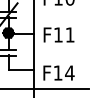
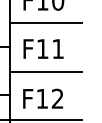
line: (60, 15) -> (45, 23), added
line: (60, 52) -> (45, 71), added
text: (69, 72) -> (57, 98), F14 -> F12

